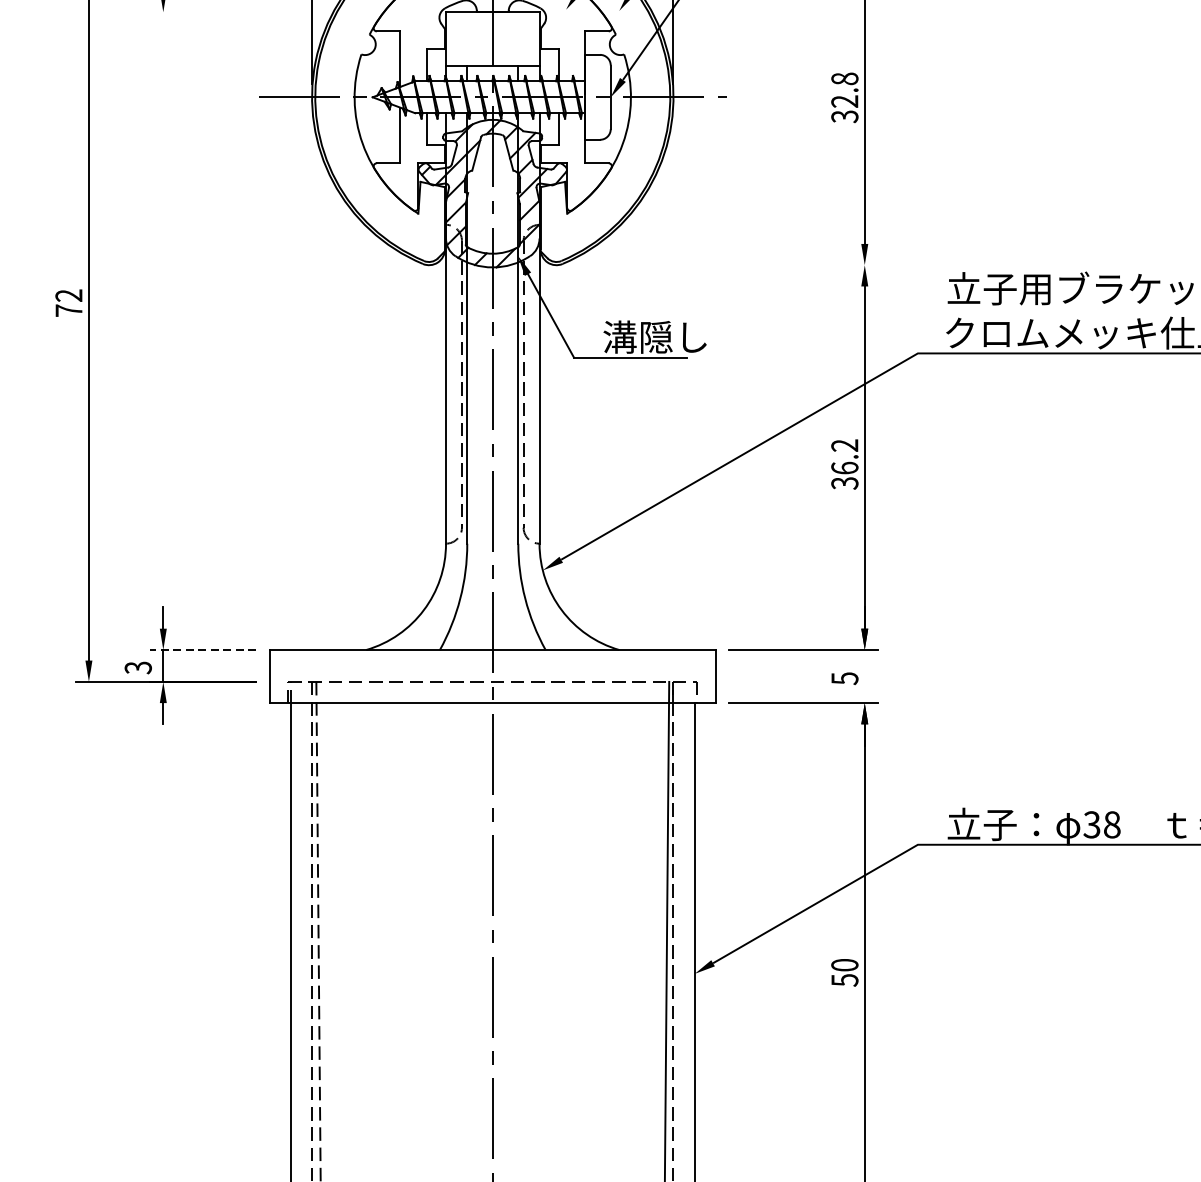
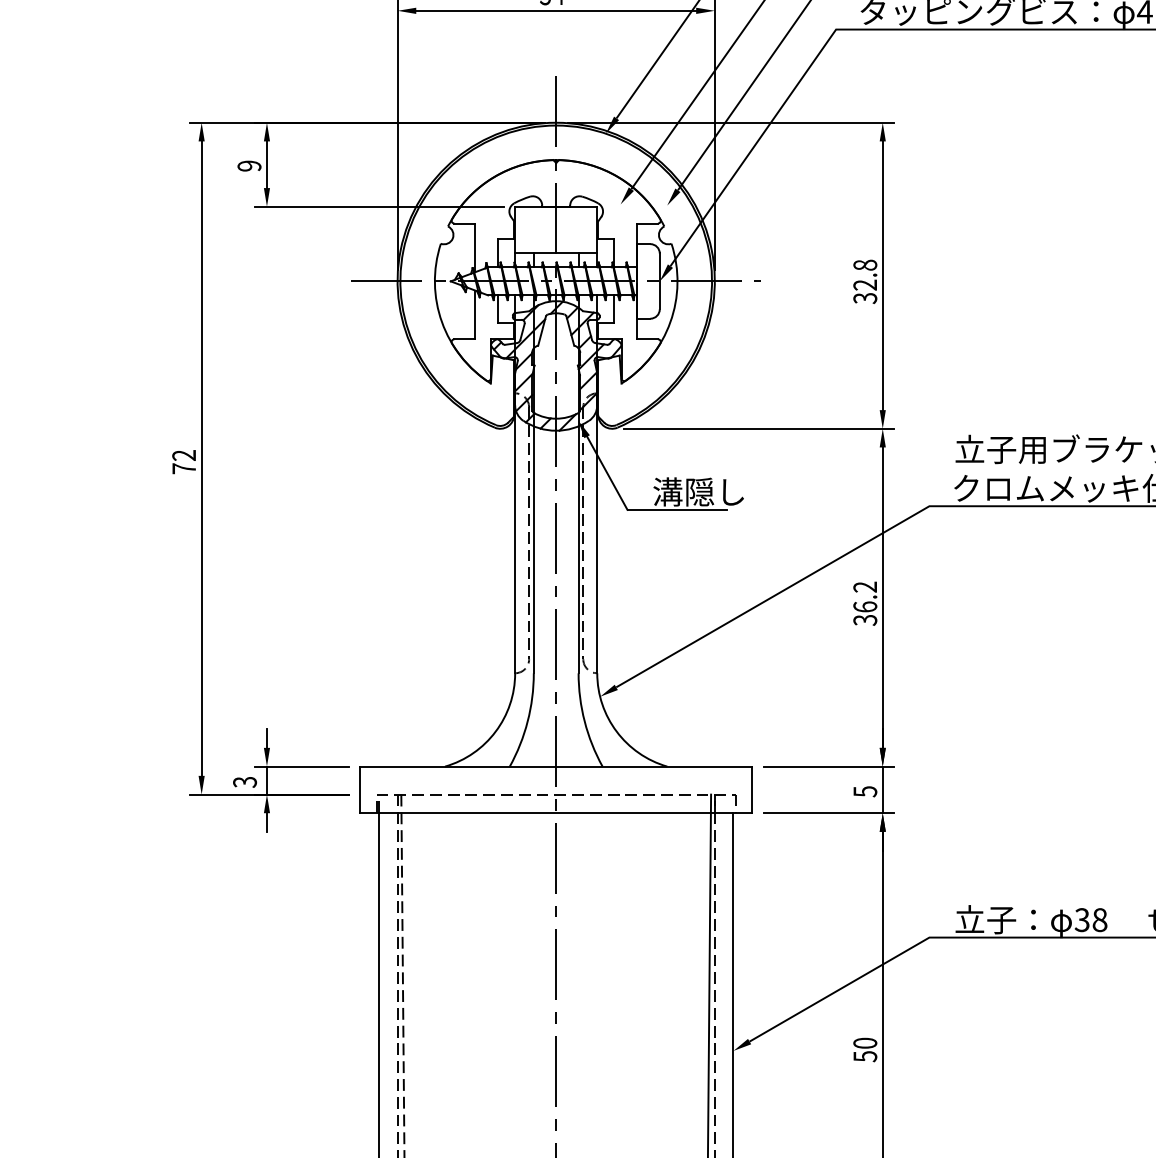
line: (291, 11) -> (379, 206), added
line: (723, 264) -> (758, 428), added
line: (202, 649) -> (301, 766), dashed -> solid
line: (864, 676) -> (882, 789), added

